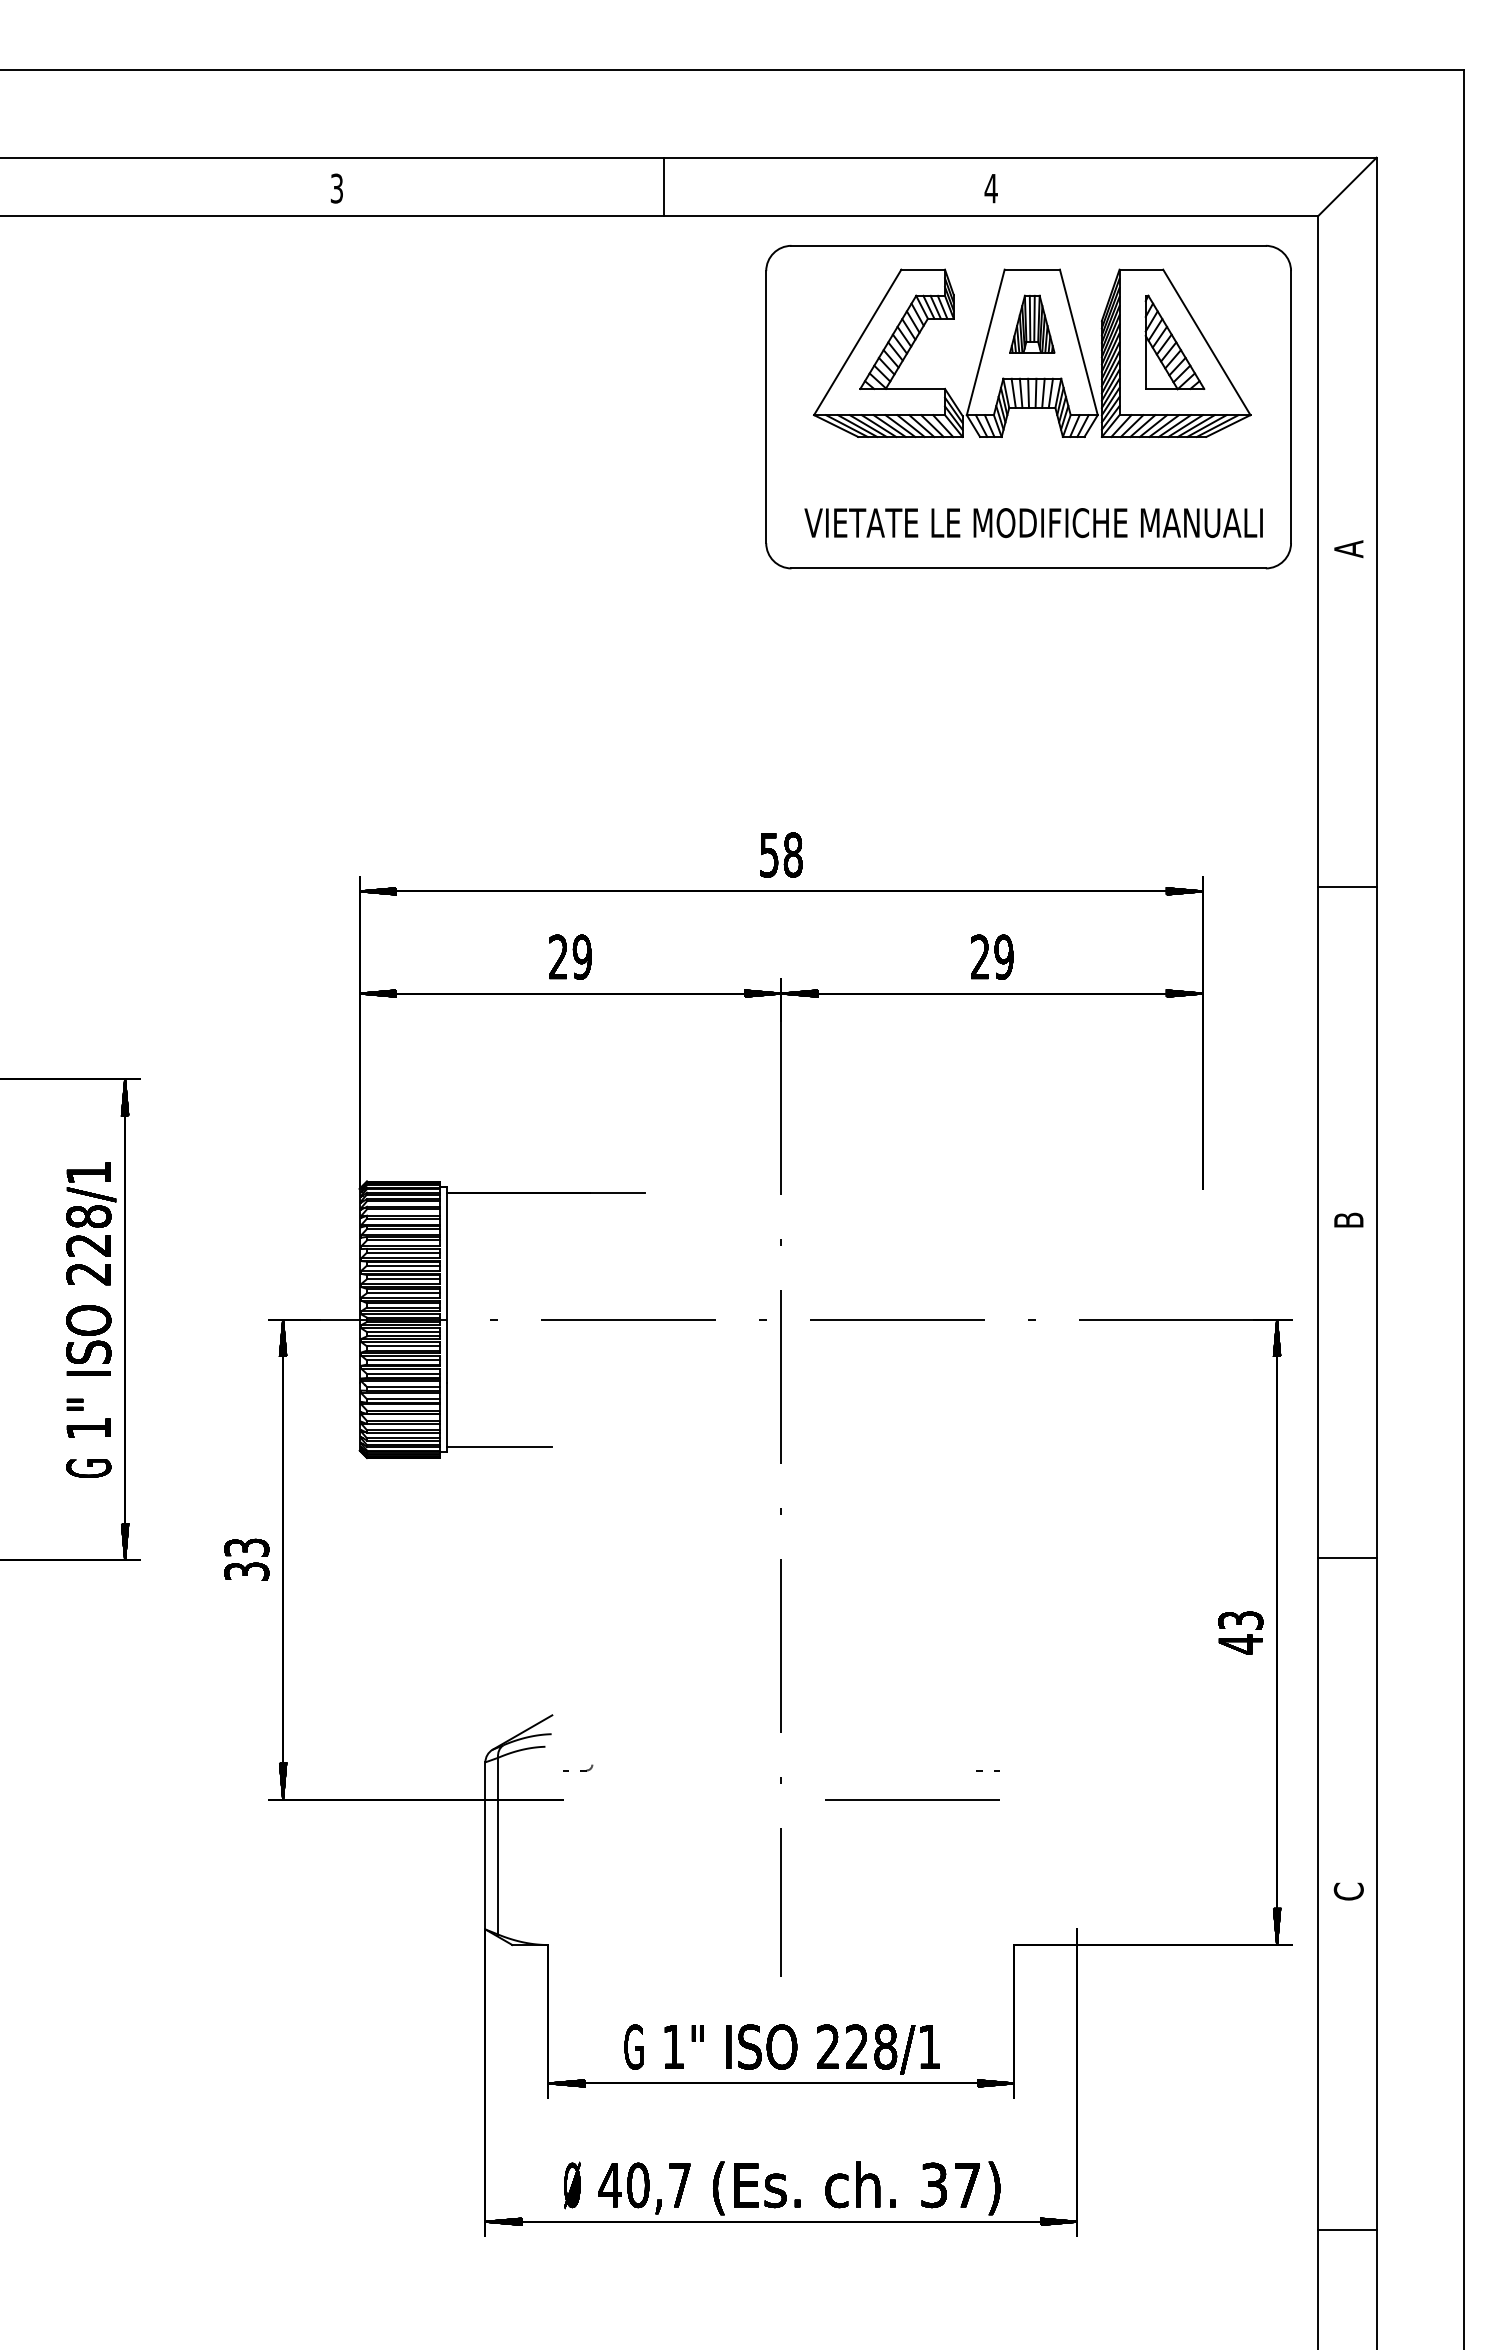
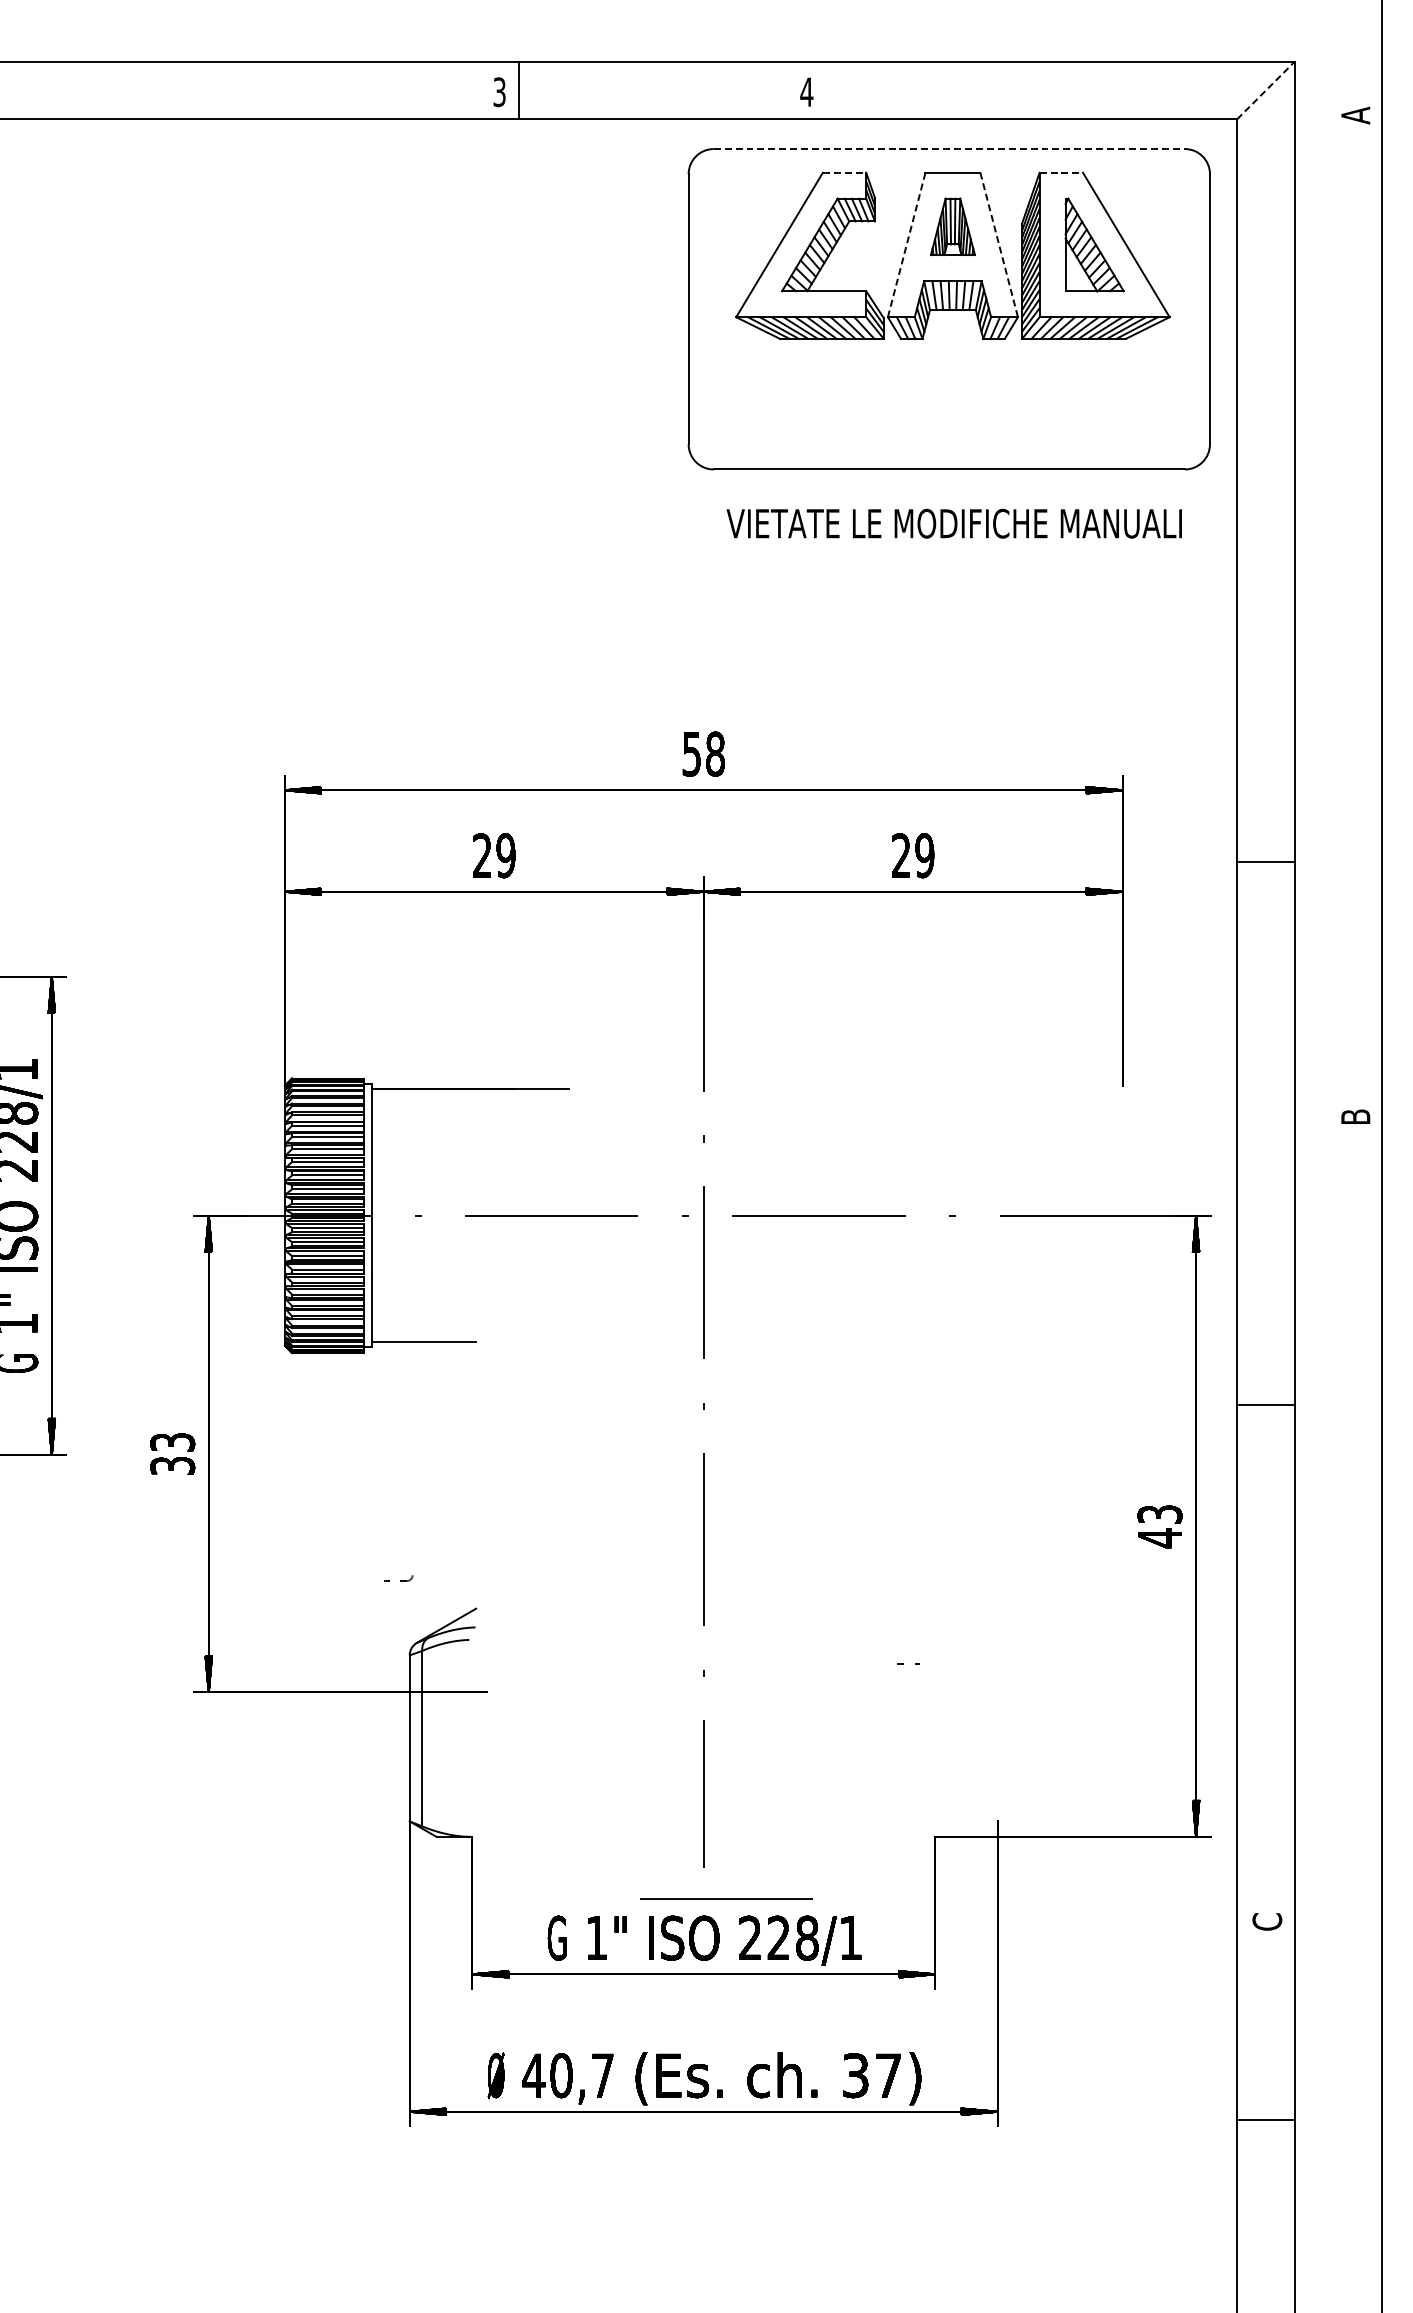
line: (664, 186) -> (519, 90), moved
line: (1347, 186) -> (1266, 90), solid -> dashed
text: (336, 188) -> (499, 92), moved
text: (990, 188) -> (806, 92), moved
line: (1029, 245) -> (950, 148), solid -> dashed
line: (923, 269) -> (844, 172), solid -> dashed
line: (1141, 269) -> (1061, 172), solid -> dashed
line: (985, 341) -> (906, 244), solid -> dashed
line: (1078, 342) -> (998, 245), solid -> dashed
text: (1033, 523) -> (954, 524), moved
text: (1348, 549) -> (1355, 115), moved
line: (1347, 887) -> (1266, 861), moved
text: (1348, 1219) -> (1355, 1116), moved
line: (1347, 1558) -> (1266, 1405), moved
part: (578, 1767) -> (398, 1578), moved
line: (912, 1799) -> (726, 1898), moved
text: (1348, 1891) -> (1267, 1921), moved

